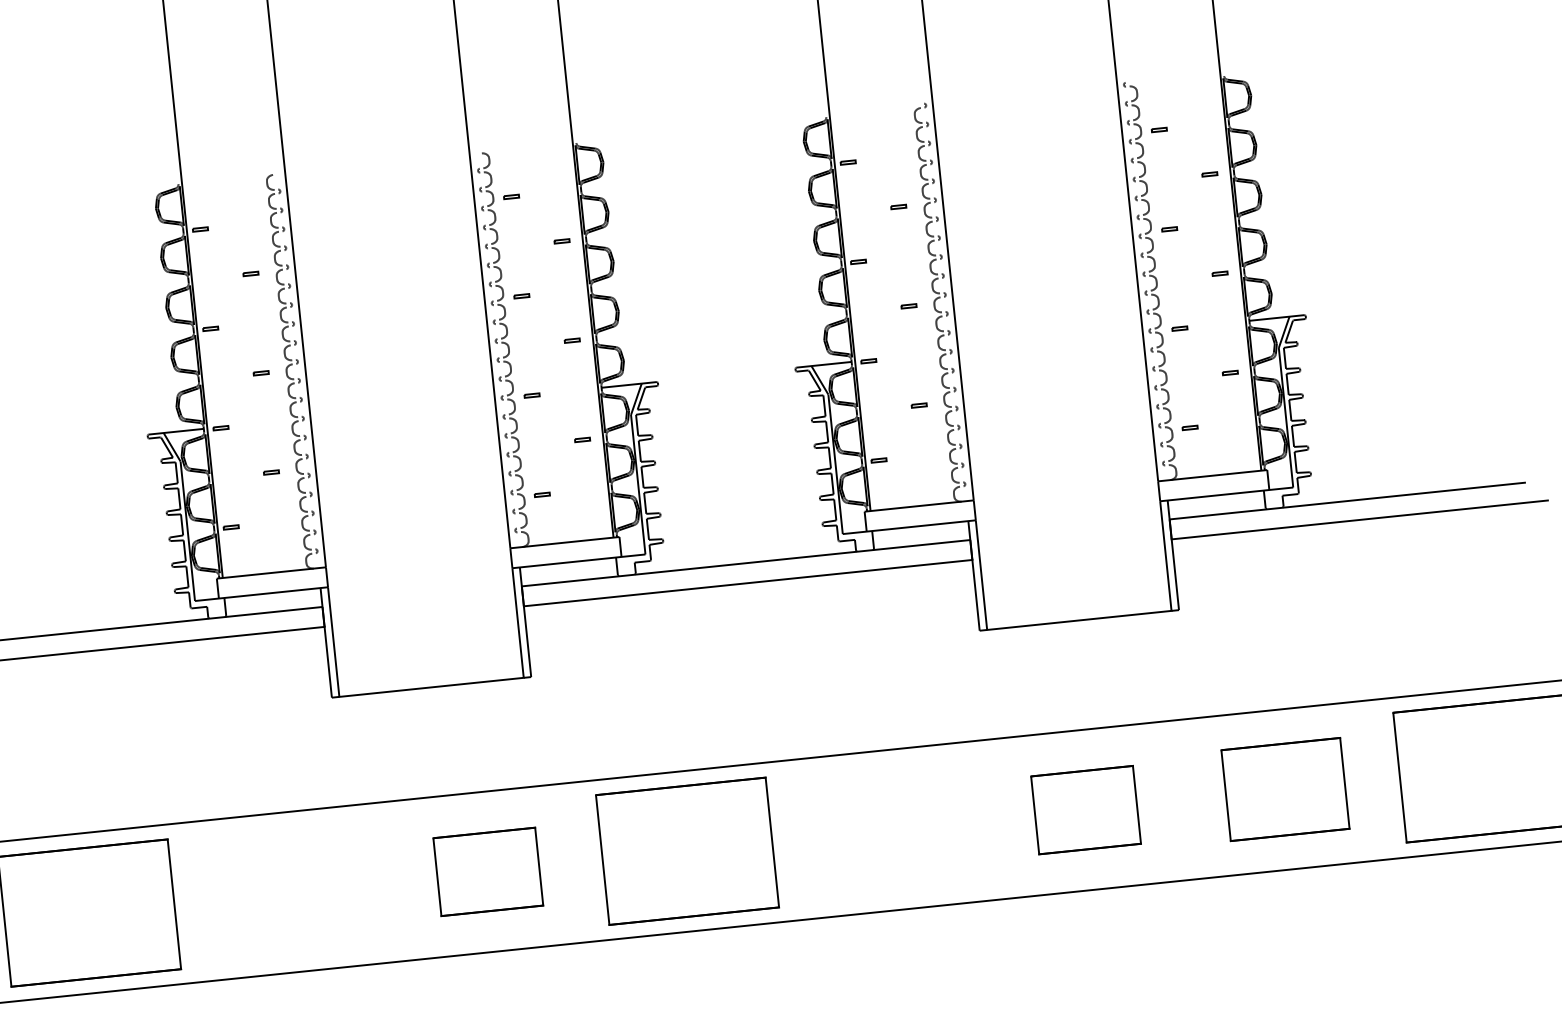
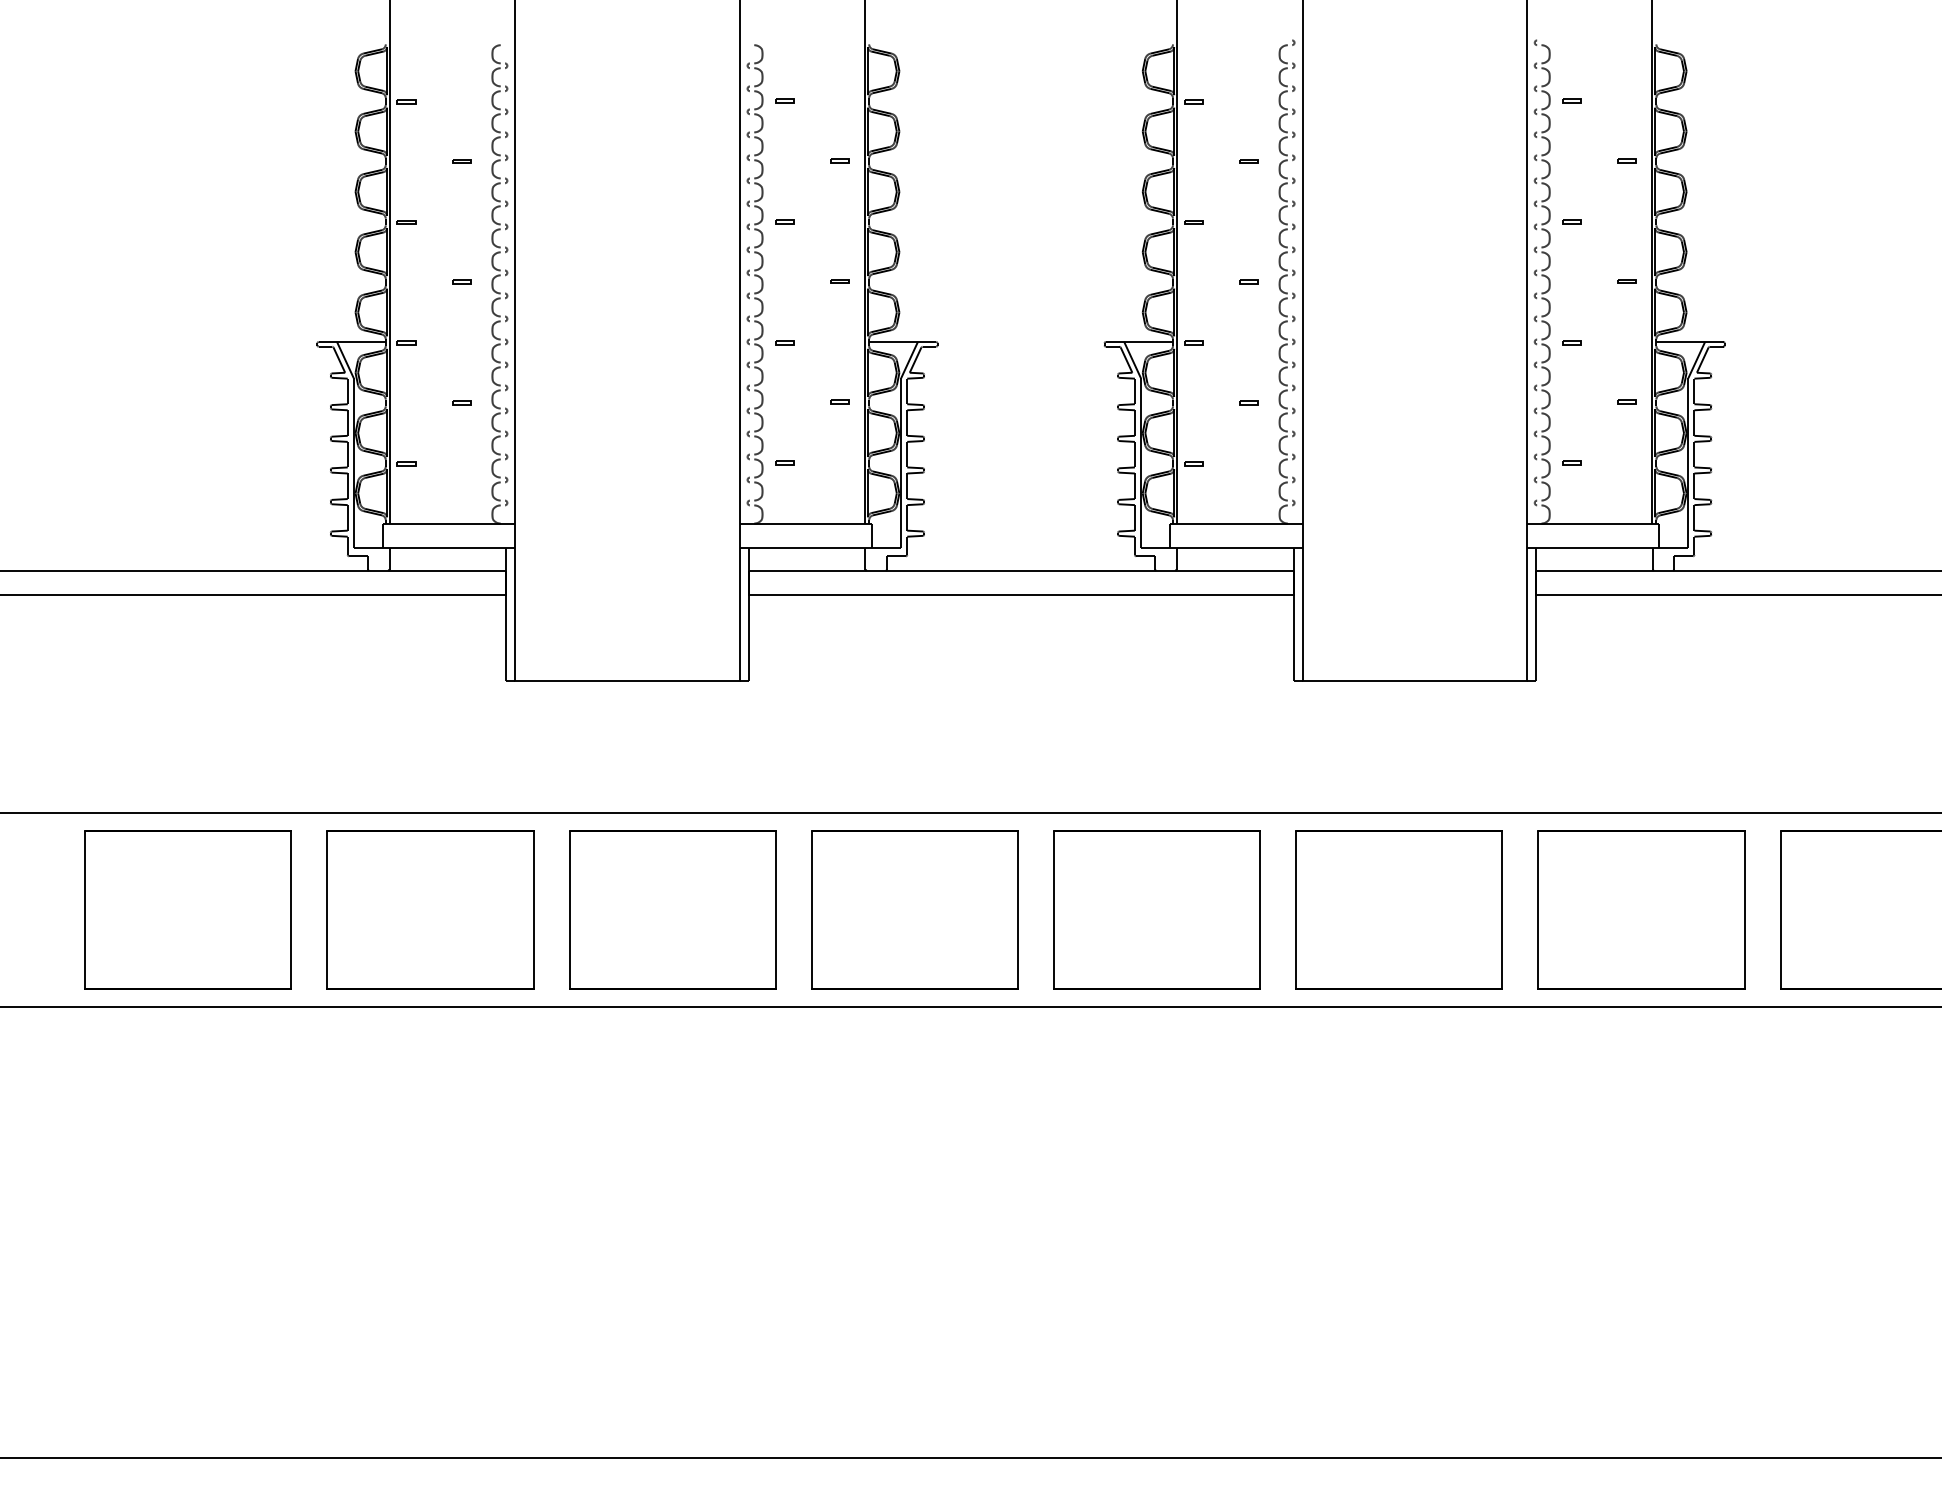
part: (1285, 789) -> (1641, 909), size x1.43
part: (1085, 809) -> (1398, 909), size x1.67
part: (886, 830) -> (1156, 909), added
part: (488, 871) -> (672, 909), size x1.67
part: (288, 892) -> (430, 909), added

